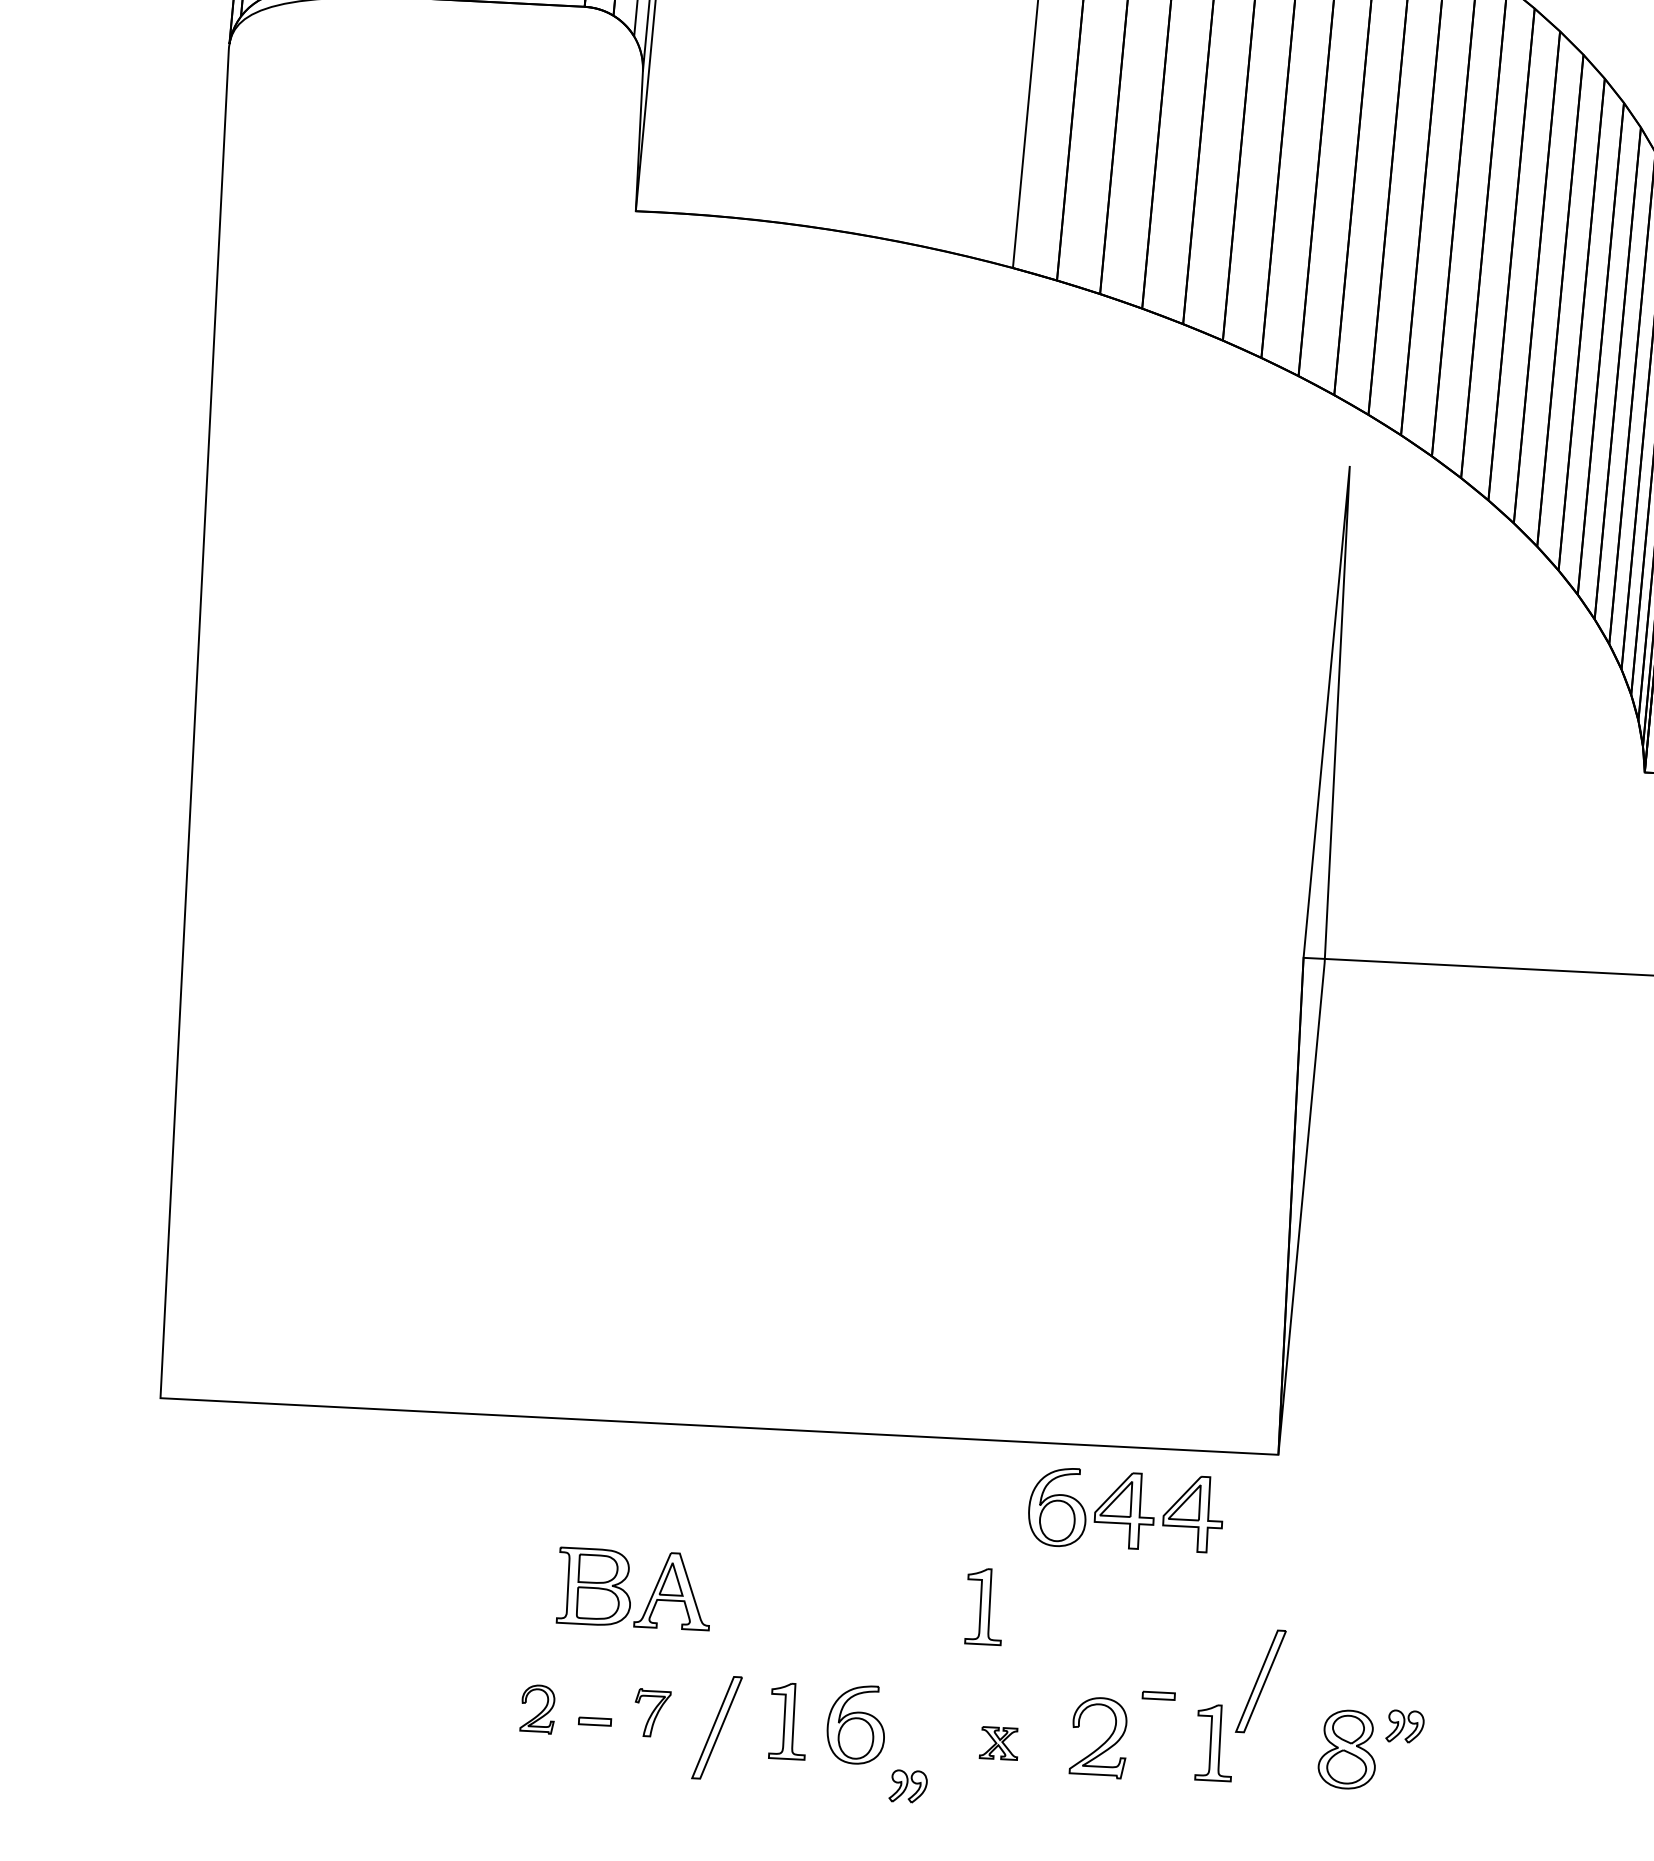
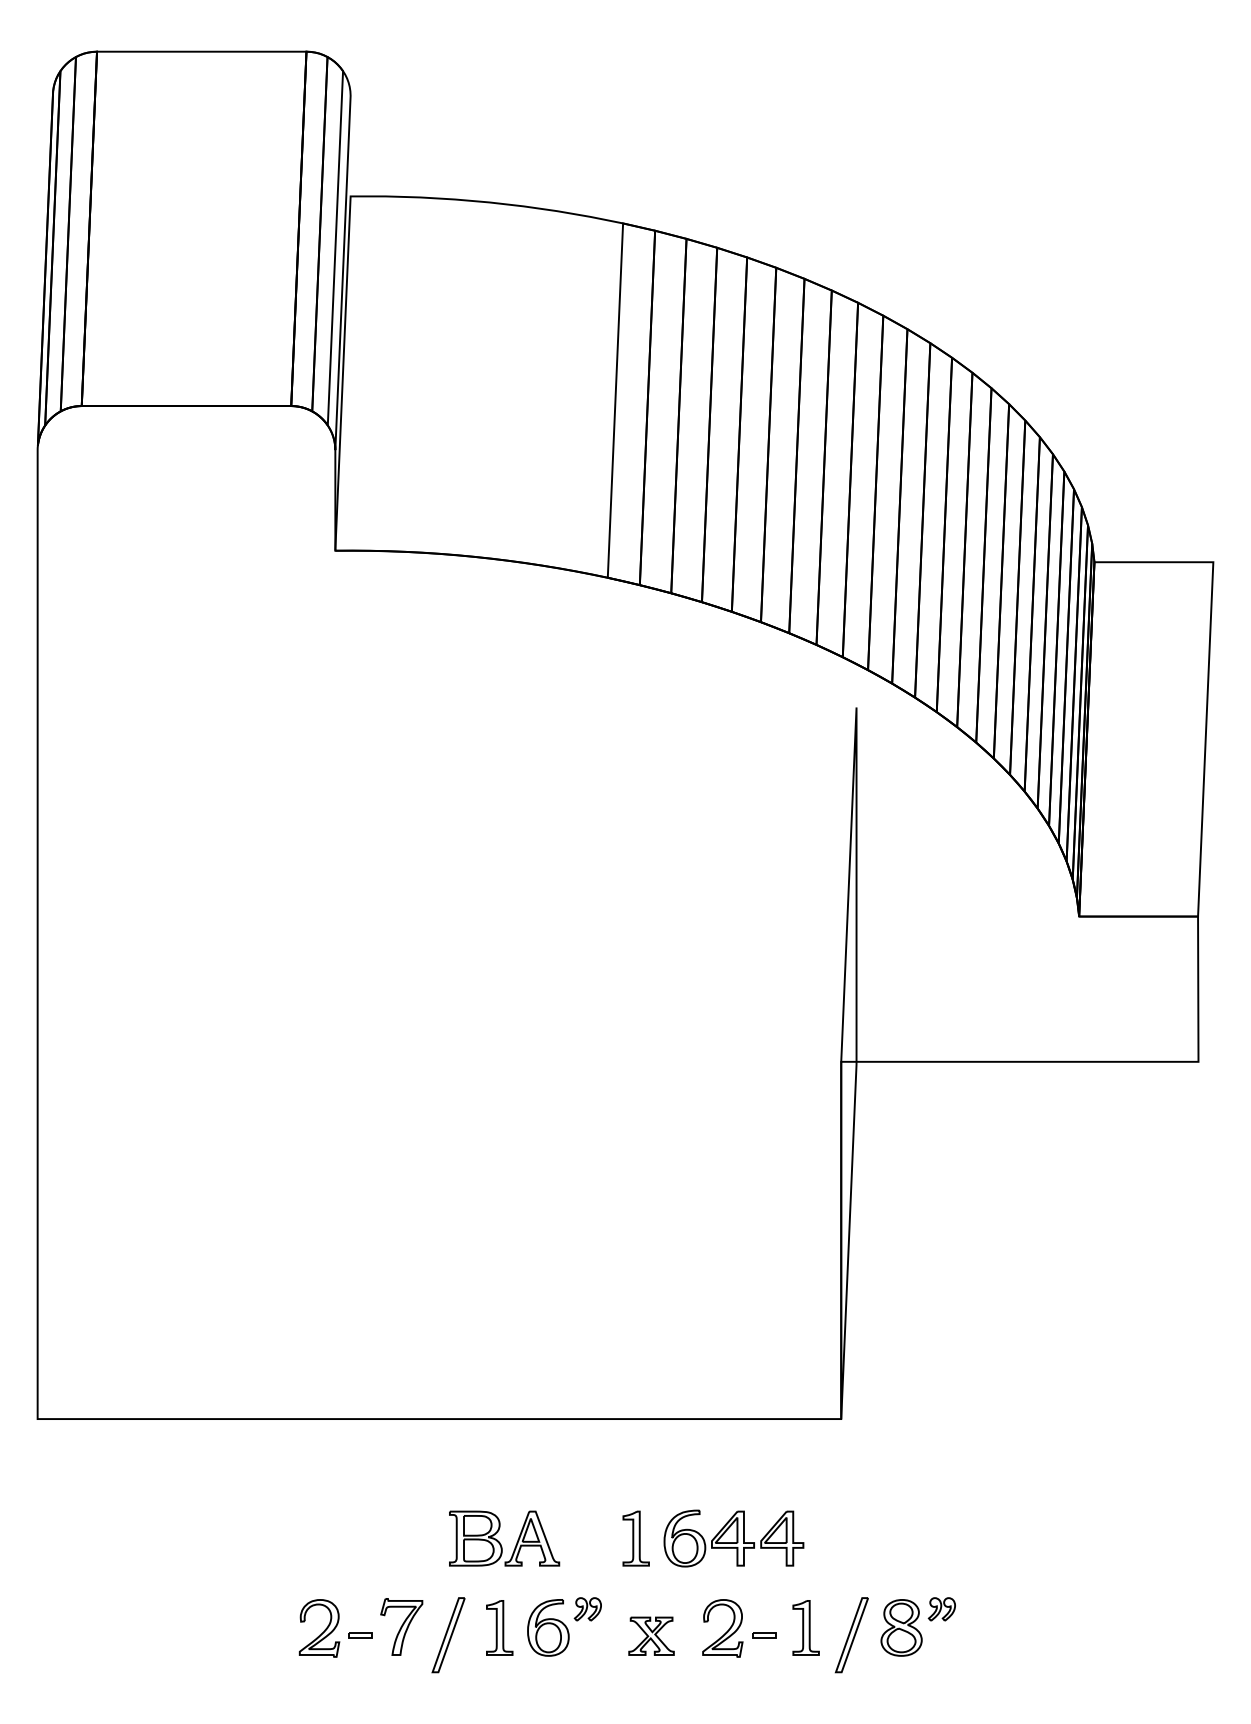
part: (1125, 1510) -> (733, 1538), moved
part: (634, 1588) -> (504, 1538), moved
part: (1260, 1681) -> (851, 1635), moved
part: (1159, 1696) -> (764, 1635), moved
part: (537, 1709) -> (319, 1628), size x1.67
part: (652, 1712) -> (401, 1626), size x1.67
part: (999, 1742) -> (651, 1635), size x1.67
part: (907, 1786) -> (587, 1609), moved

